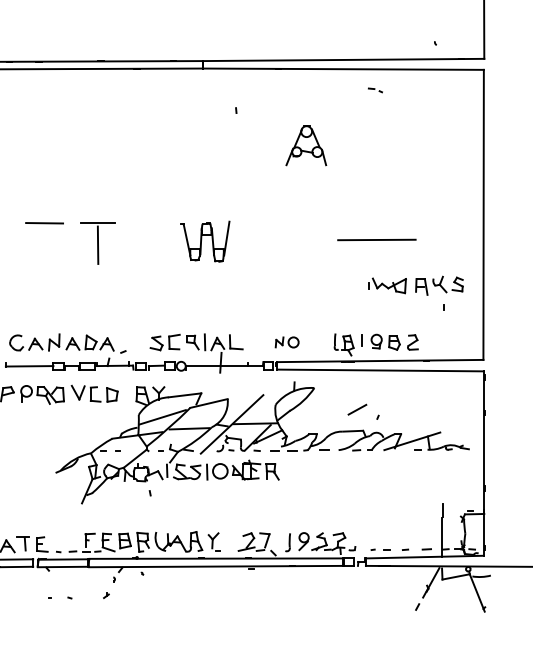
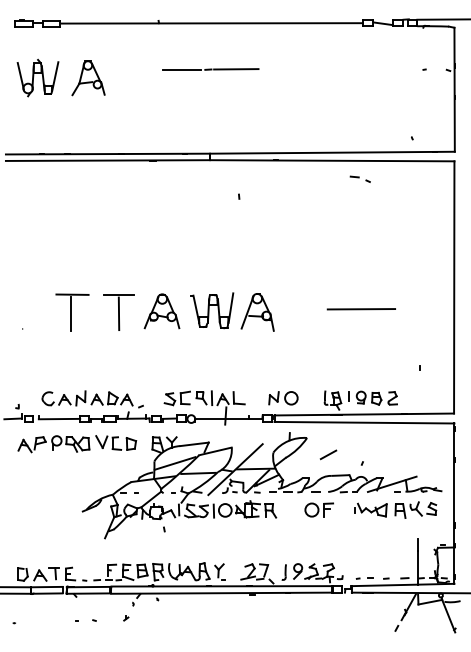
part: (374, 89) -> (359, 178), size x1.67
part: (305, 145) -> (161, 311), moved
part: (257, 243) -> (257, 312), added
line: (43, 244) -> (71, 313), added
part: (416, 285) -> (395, 509), moved
part: (287, 342) -> (283, 398), size x1.43
line: (357, 409) -> (328, 454), moved
part: (327, 470) -> (318, 509), added

